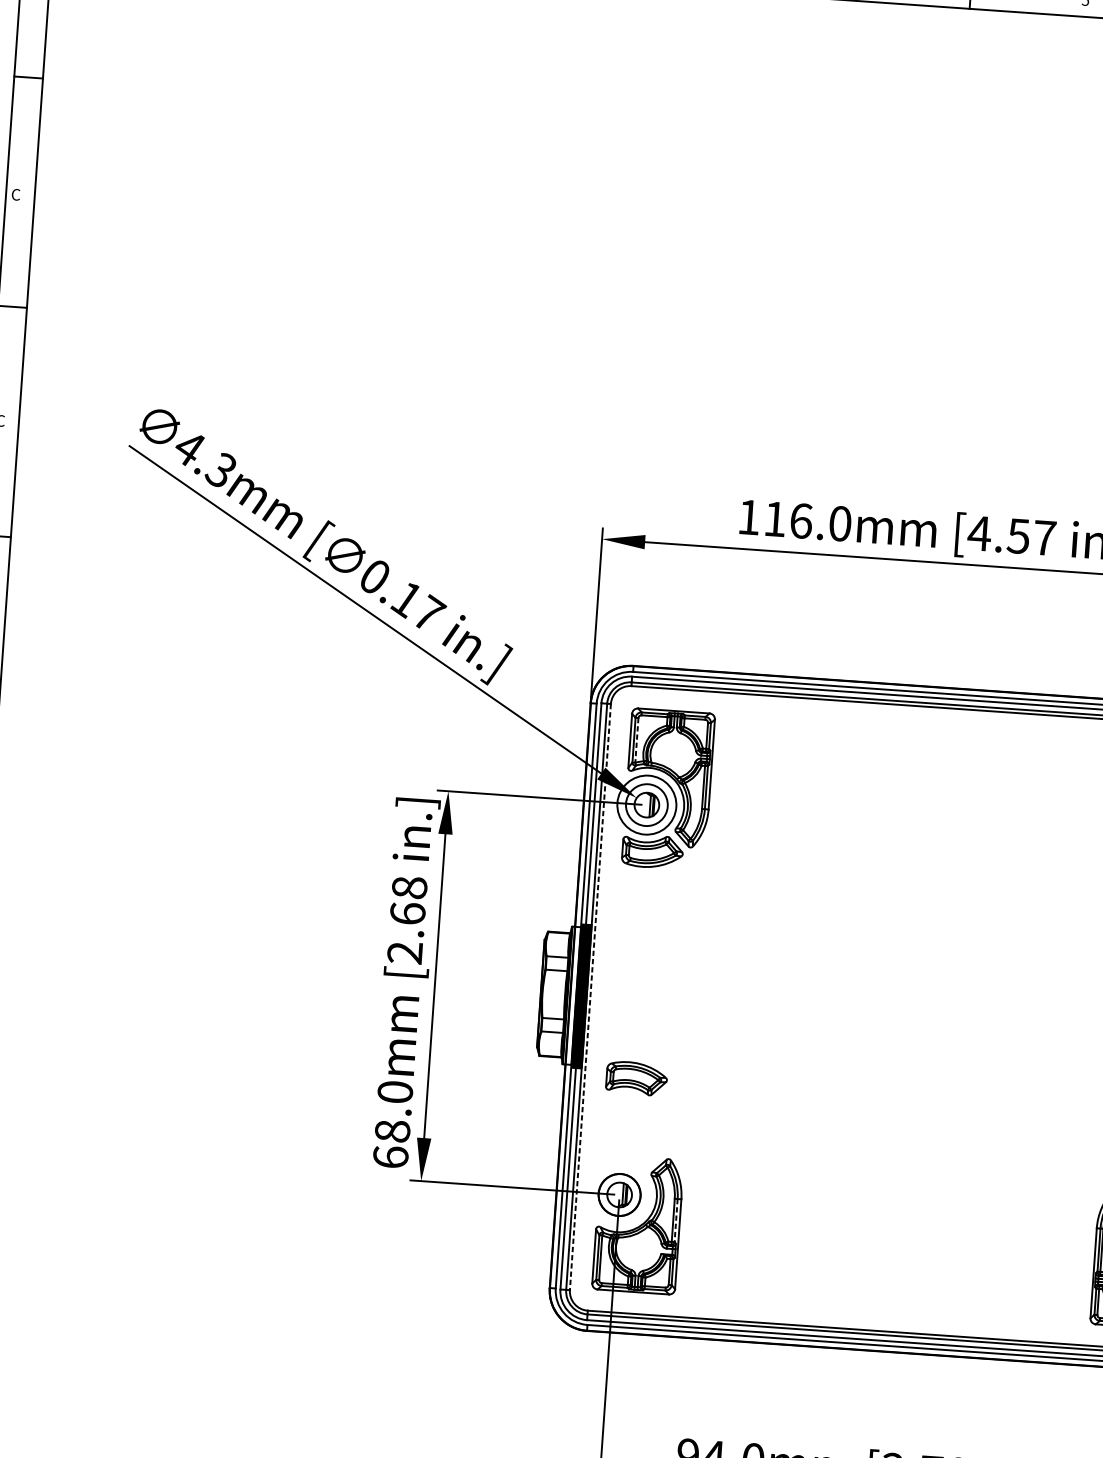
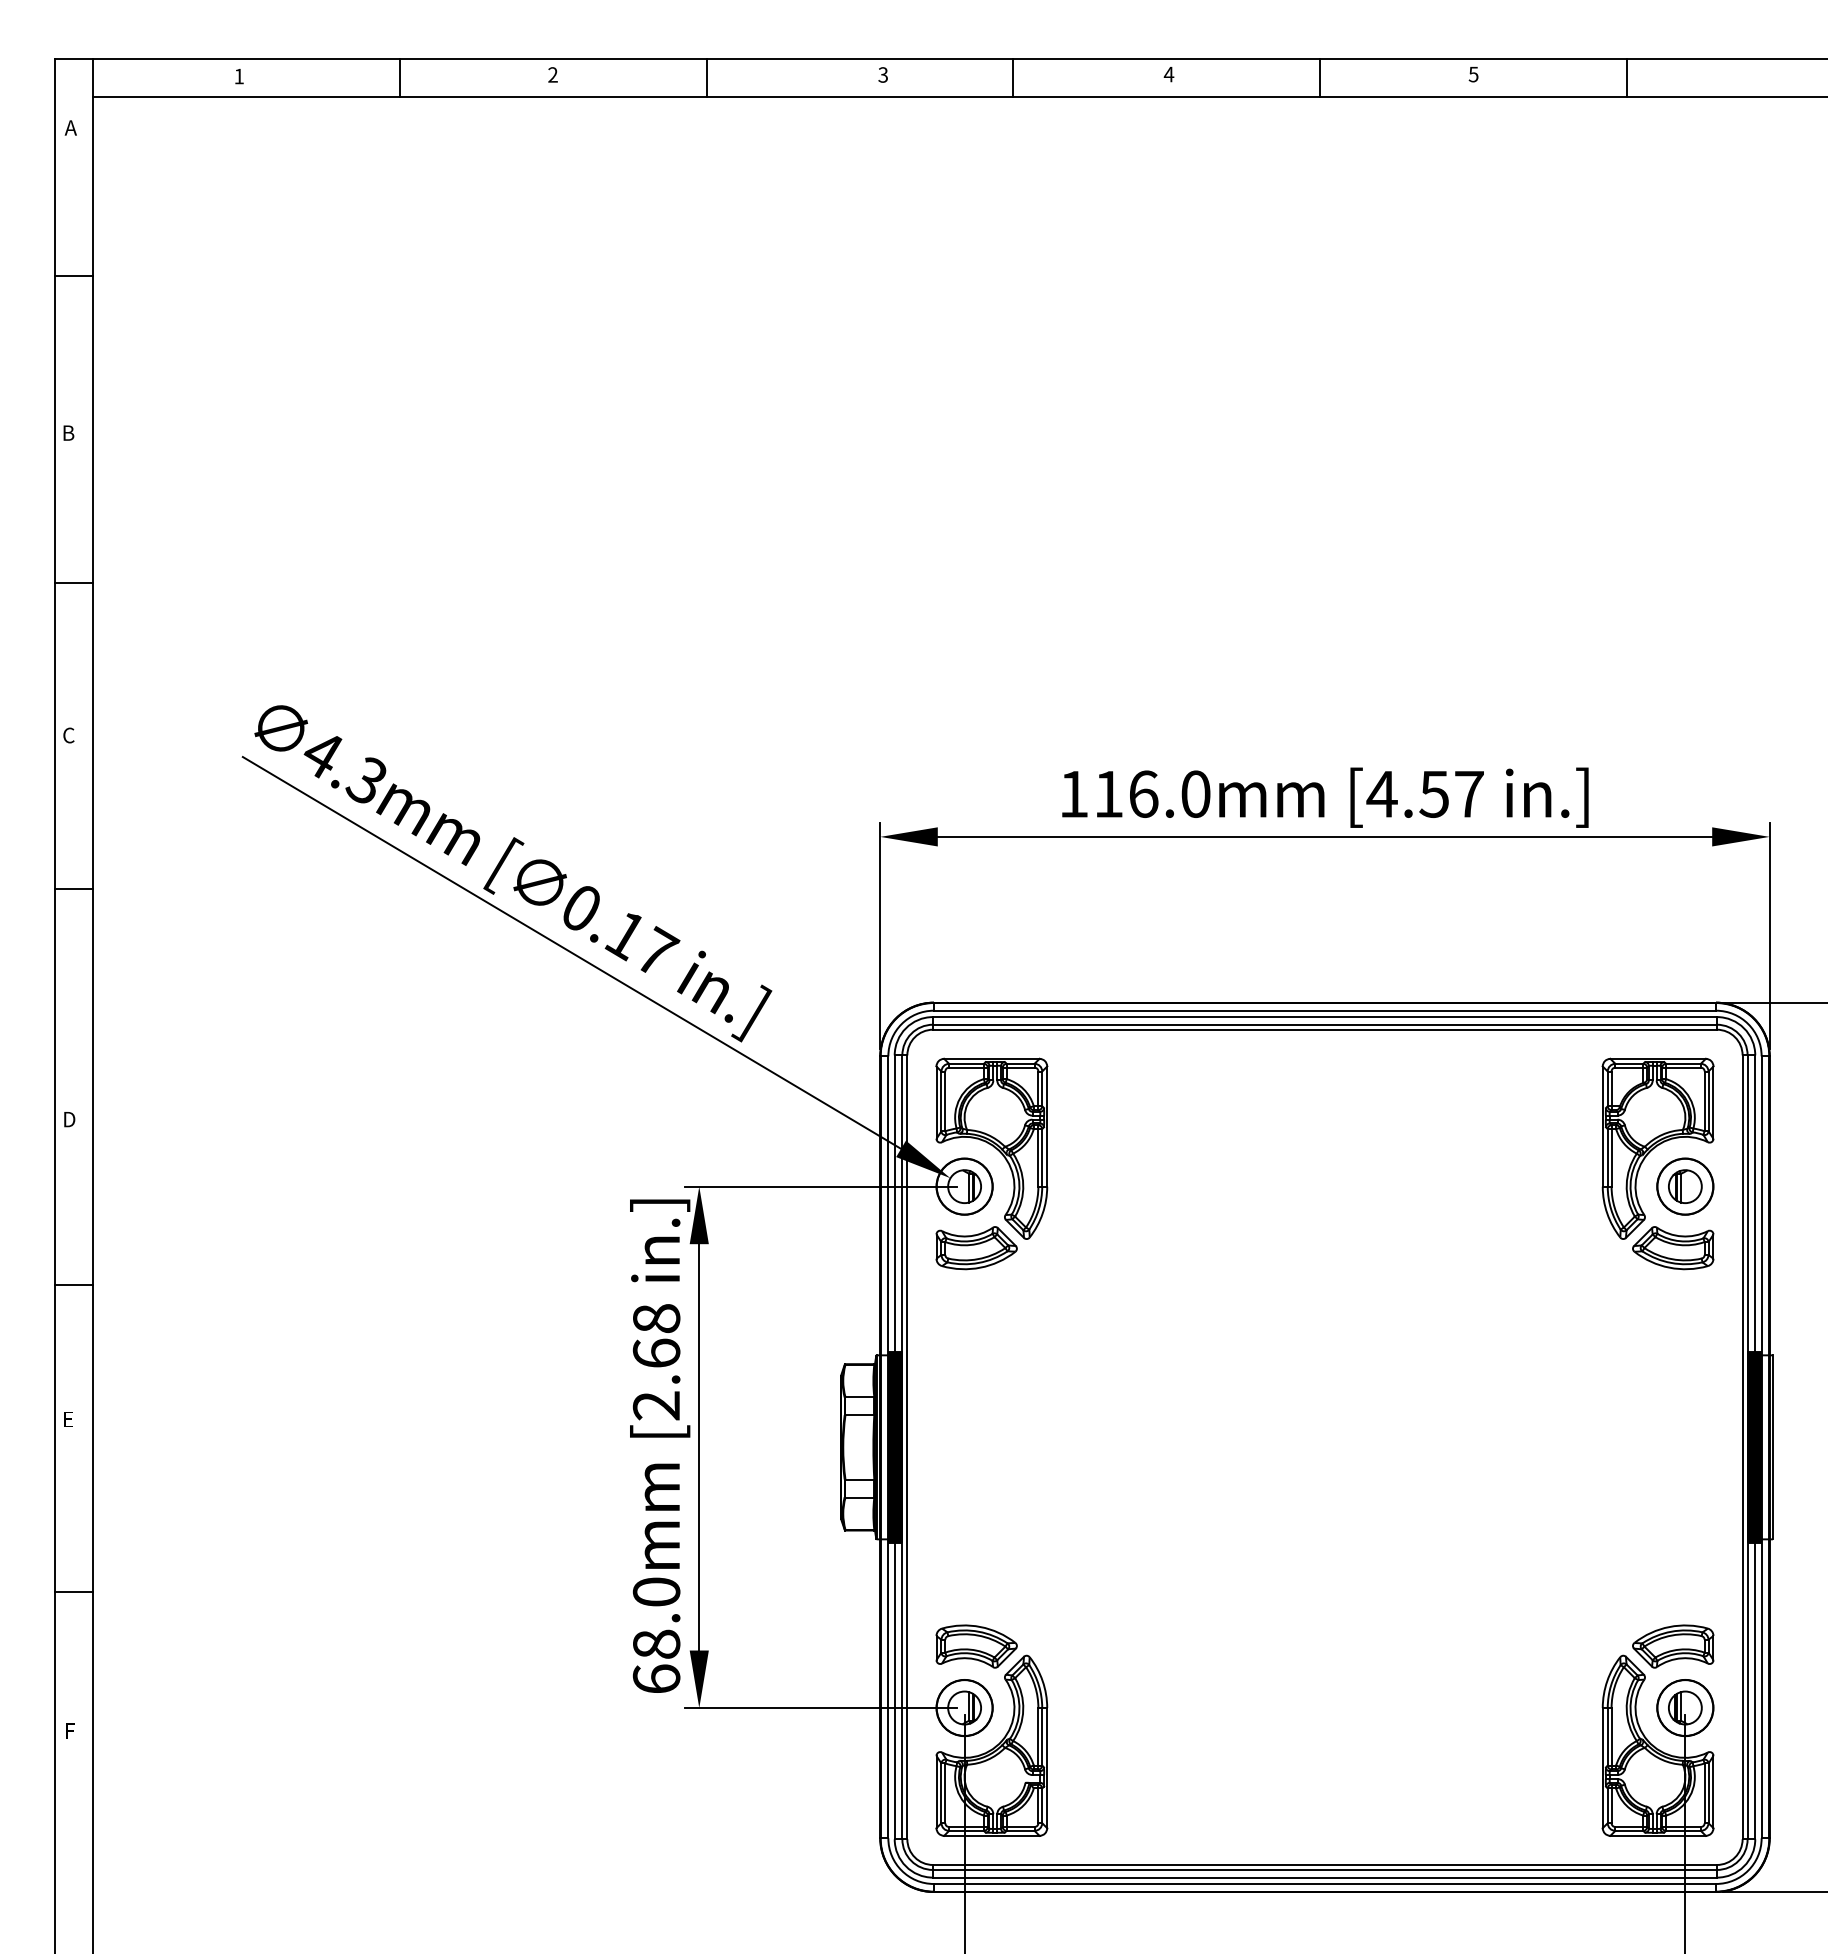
text: (16, 194) -> (68, 432), C -> B
line: (637, 740) -> (945, 1101), dashed -> solid
circle: (646, 804) -> (964, 1186), size x0.71
line: (590, 997) -> (907, 1447), dashed -> solid
part: (636, 1078) -> (976, 1646), moved
line: (676, 1220) -> (1042, 1736), dashed -> solid

